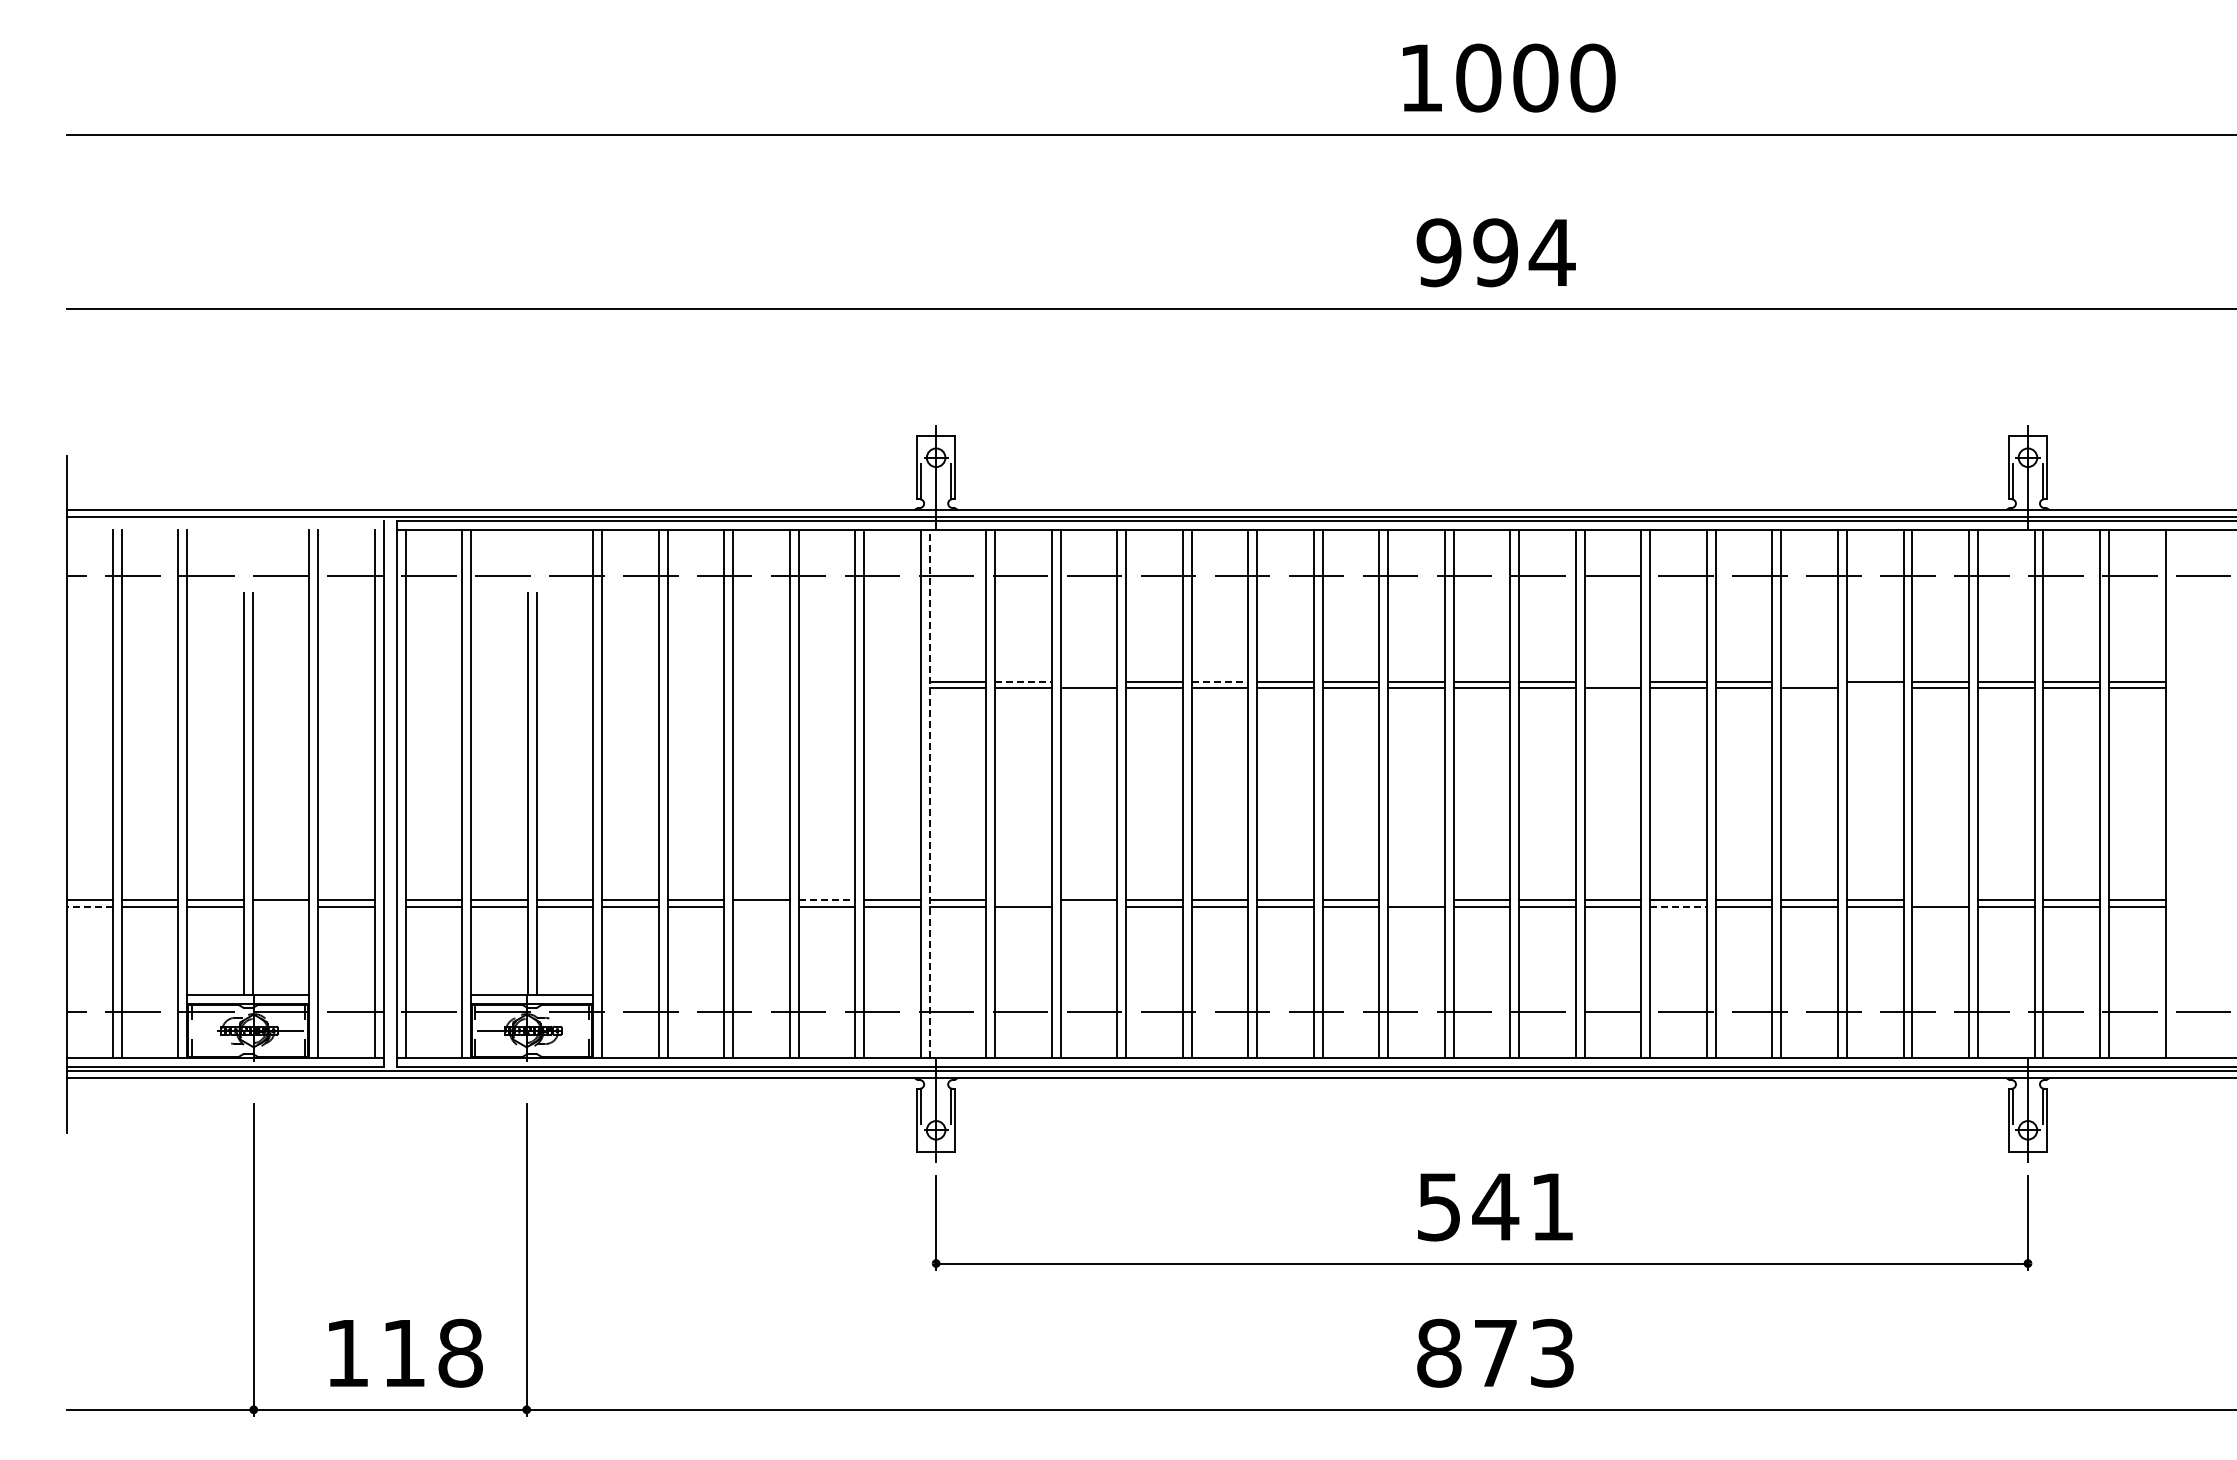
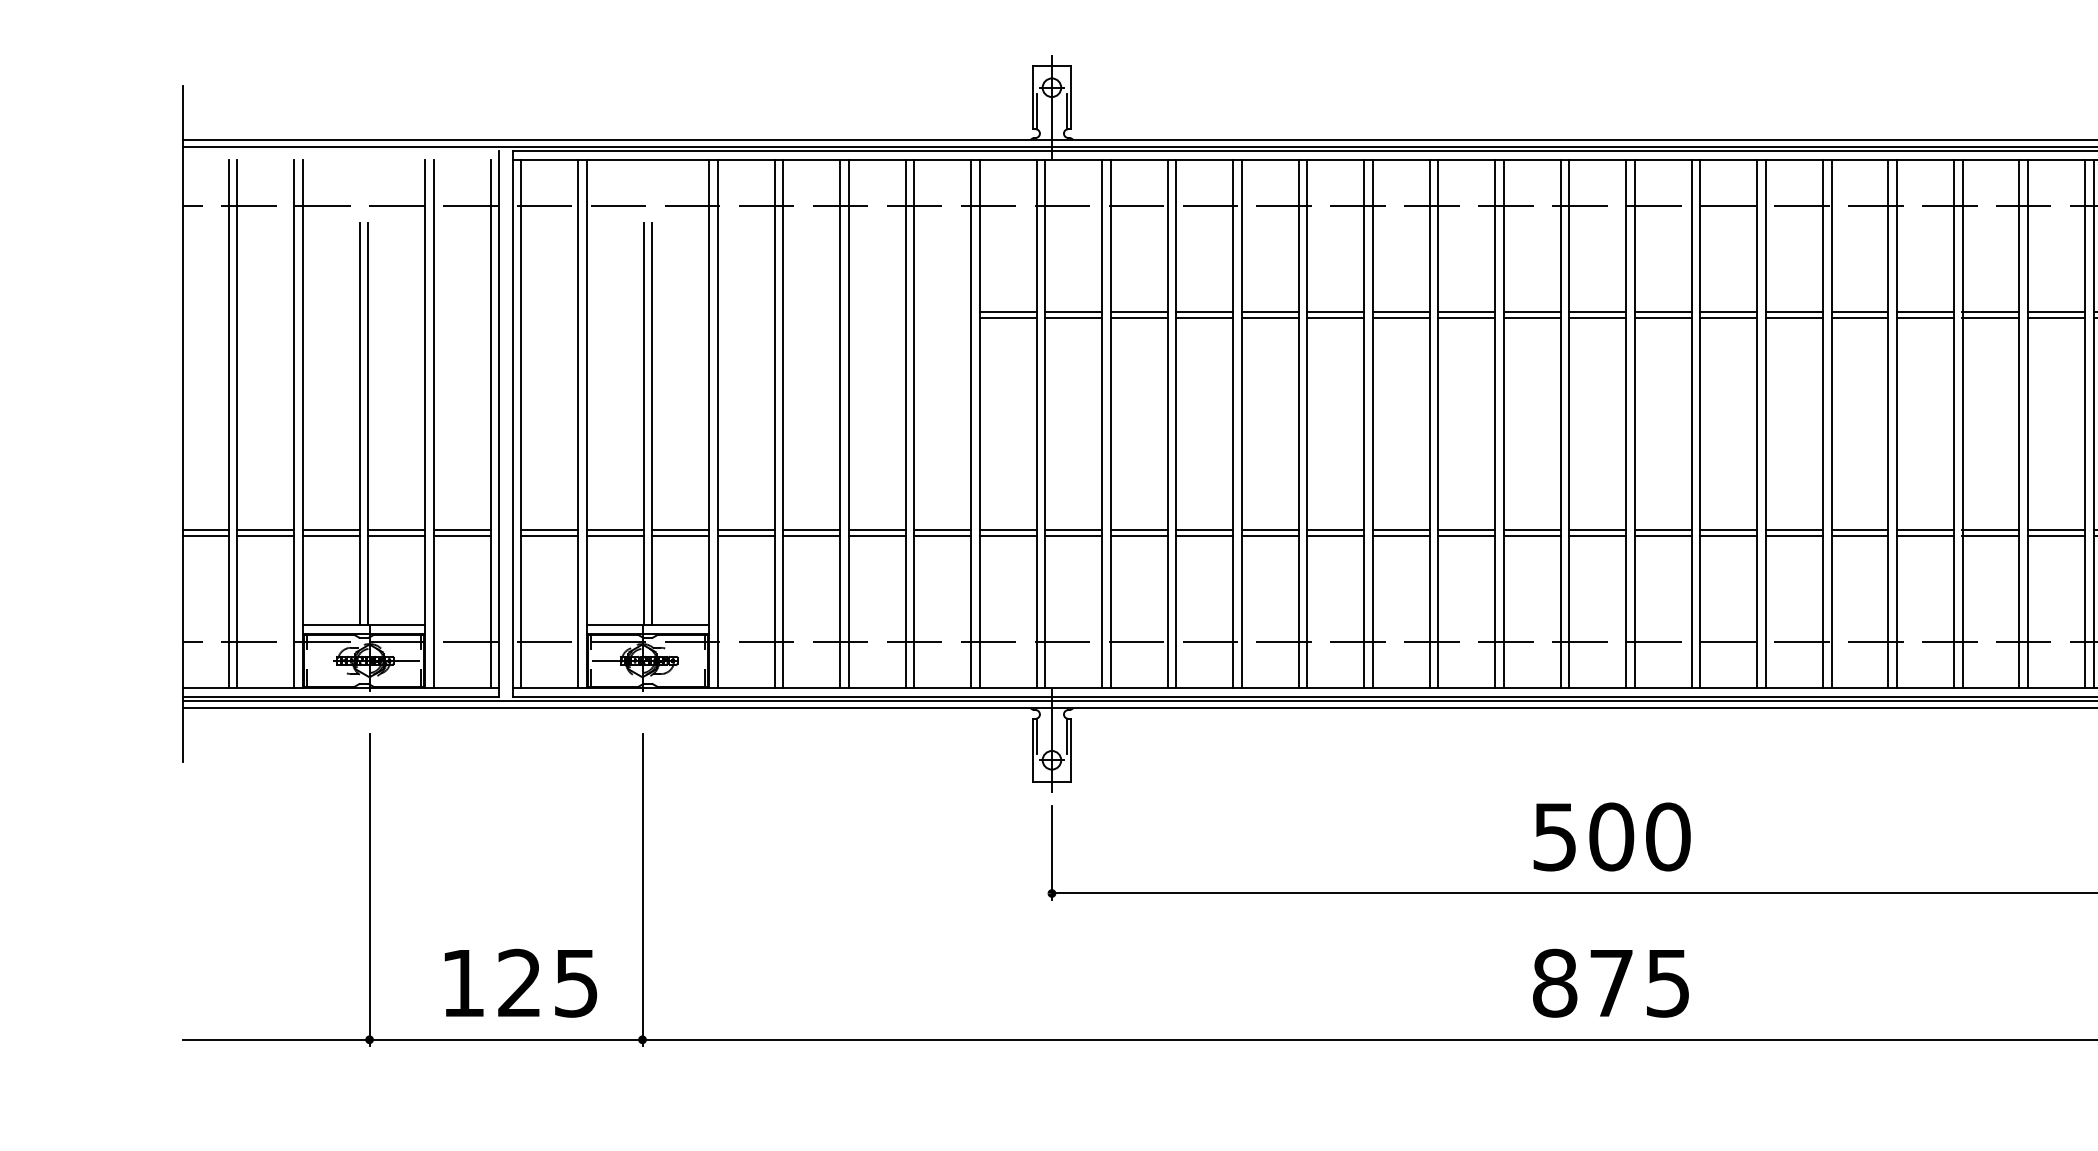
line: (892, 681) -> (1008, 311), added
line: (1024, 681) -> (1140, 311), dashed -> solid
line: (1088, 681) -> (1204, 311), added
line: (1220, 681) -> (1336, 311), dashed -> solid
line: (1612, 681) -> (1728, 311), added
line: (1809, 681) -> (1925, 311), added
line: (892, 688) -> (1008, 318), added
line: (1874, 688) -> (1990, 318), added
line: (929, 793) -> (1045, 423), dashed -> solid
line: (827, 899) -> (943, 529), dashed -> solid
line: (1023, 899) -> (1139, 529), added
line: (1416, 899) -> (1532, 529), added
line: (1940, 899) -> (2056, 529), added
line: (90, 906) -> (206, 536), dashed -> solid
line: (280, 906) -> (396, 536), added
line: (761, 906) -> (877, 536), added
line: (1088, 906) -> (1204, 536), added
line: (1679, 906) -> (1795, 536), dashed -> solid
text: (1523, 1206) -> (1639, 836), 541 -> 500
text: (432, 1352) -> (548, 982), 118 -> 125
text: (1552, 1352) -> (1668, 982), 873 -> 875

